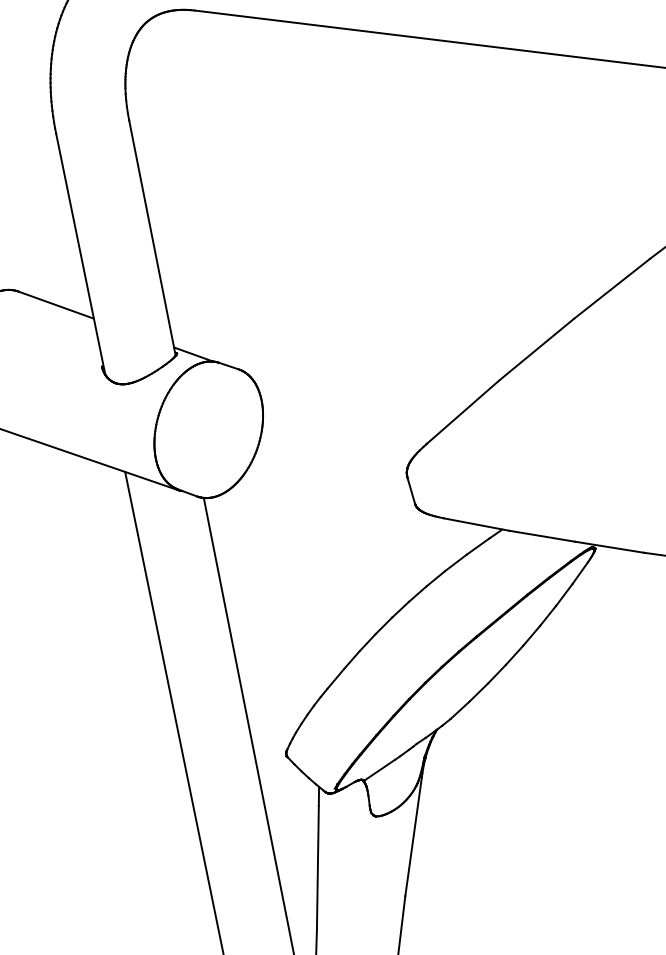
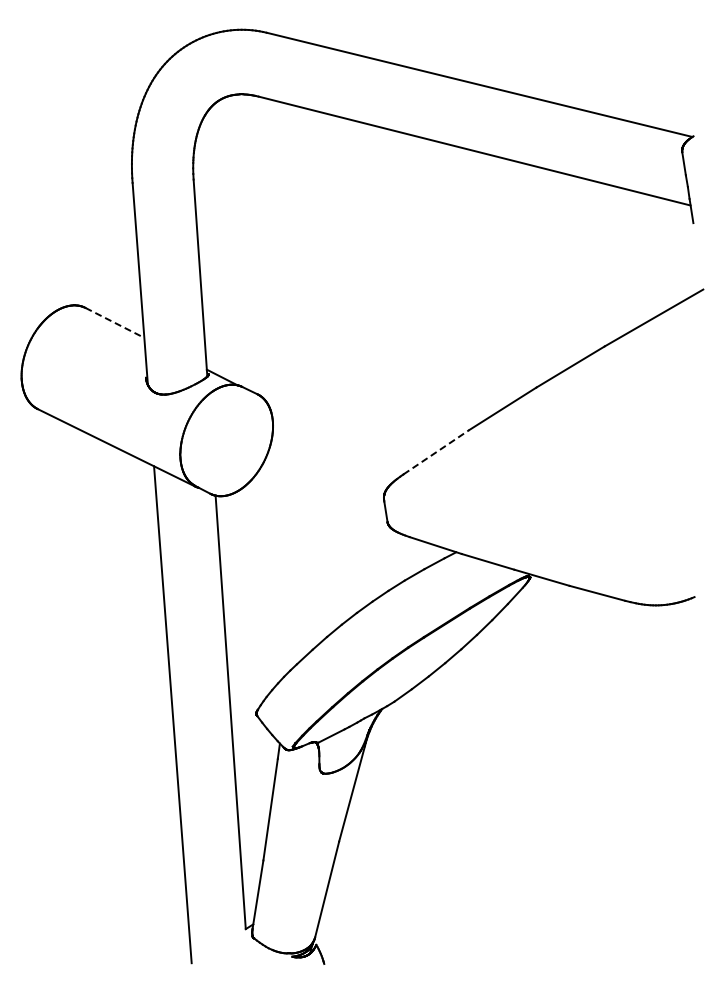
line: (56, 305) -> (115, 323), solid -> dashed
line: (463, 412) -> (436, 452), solid -> dashed

